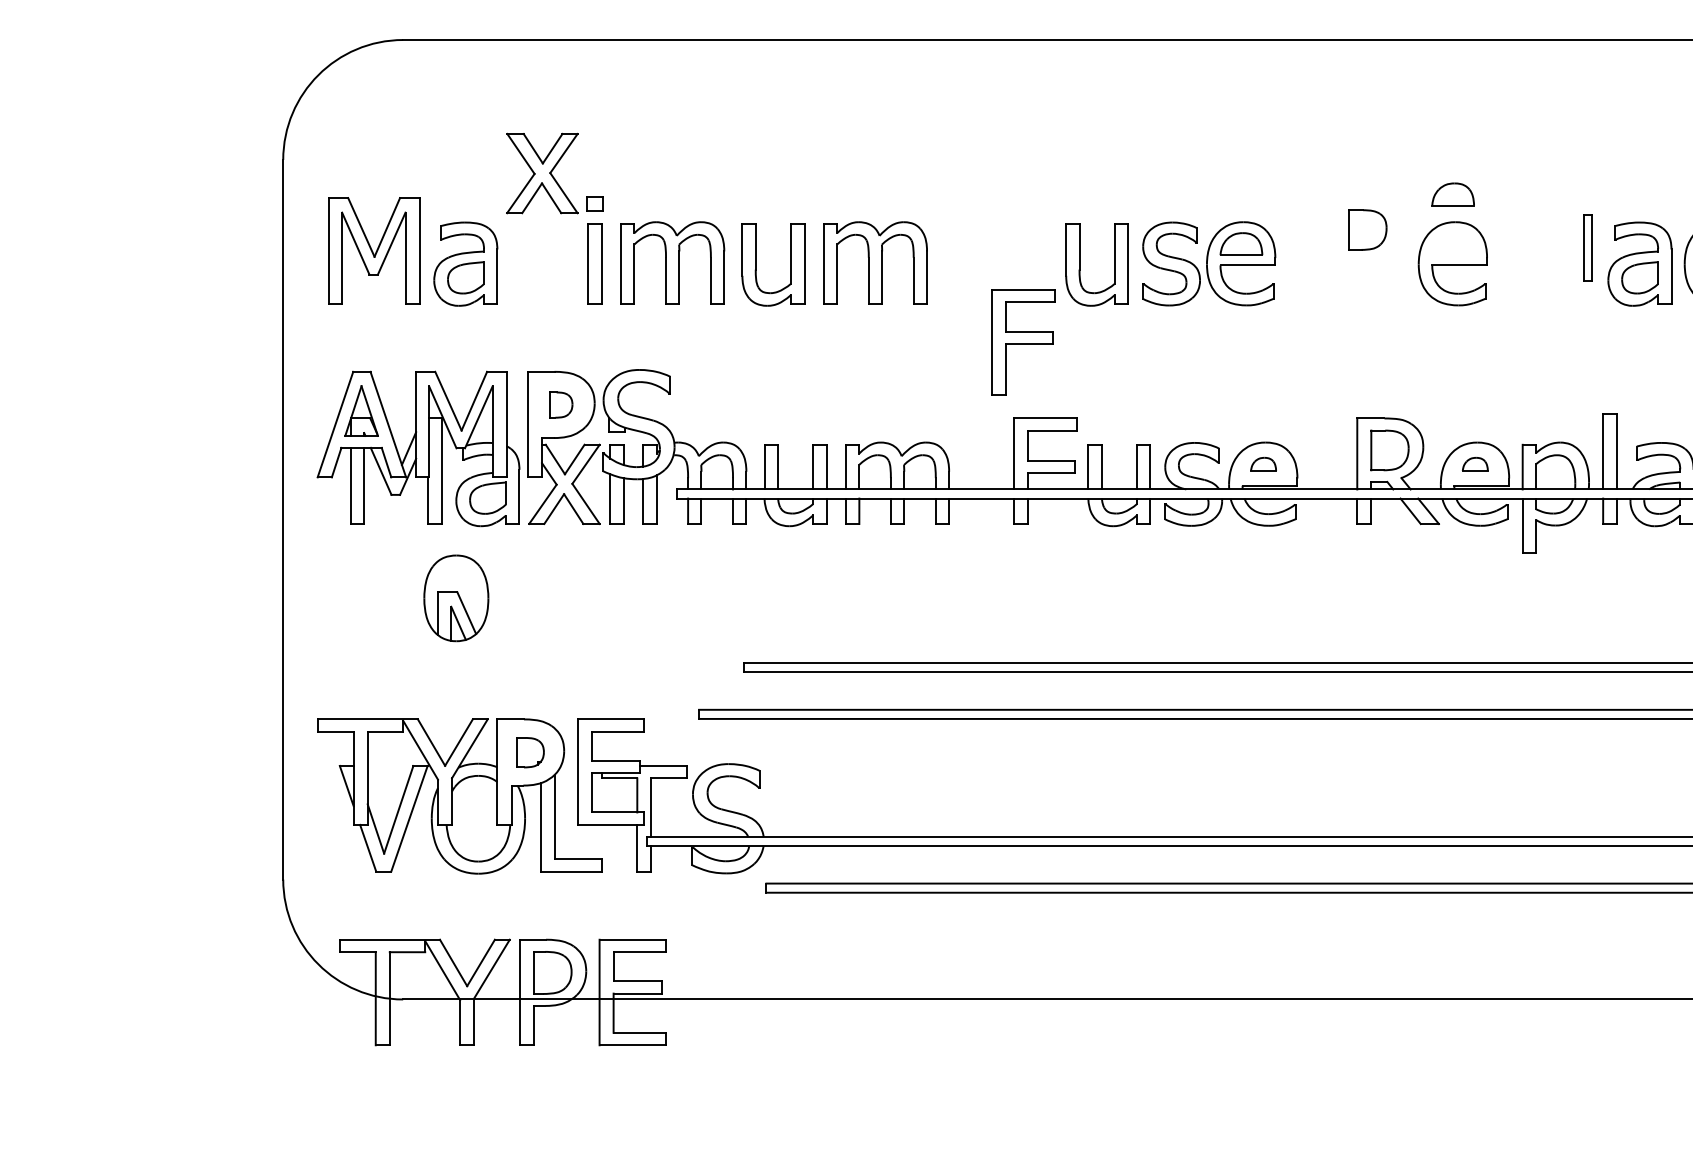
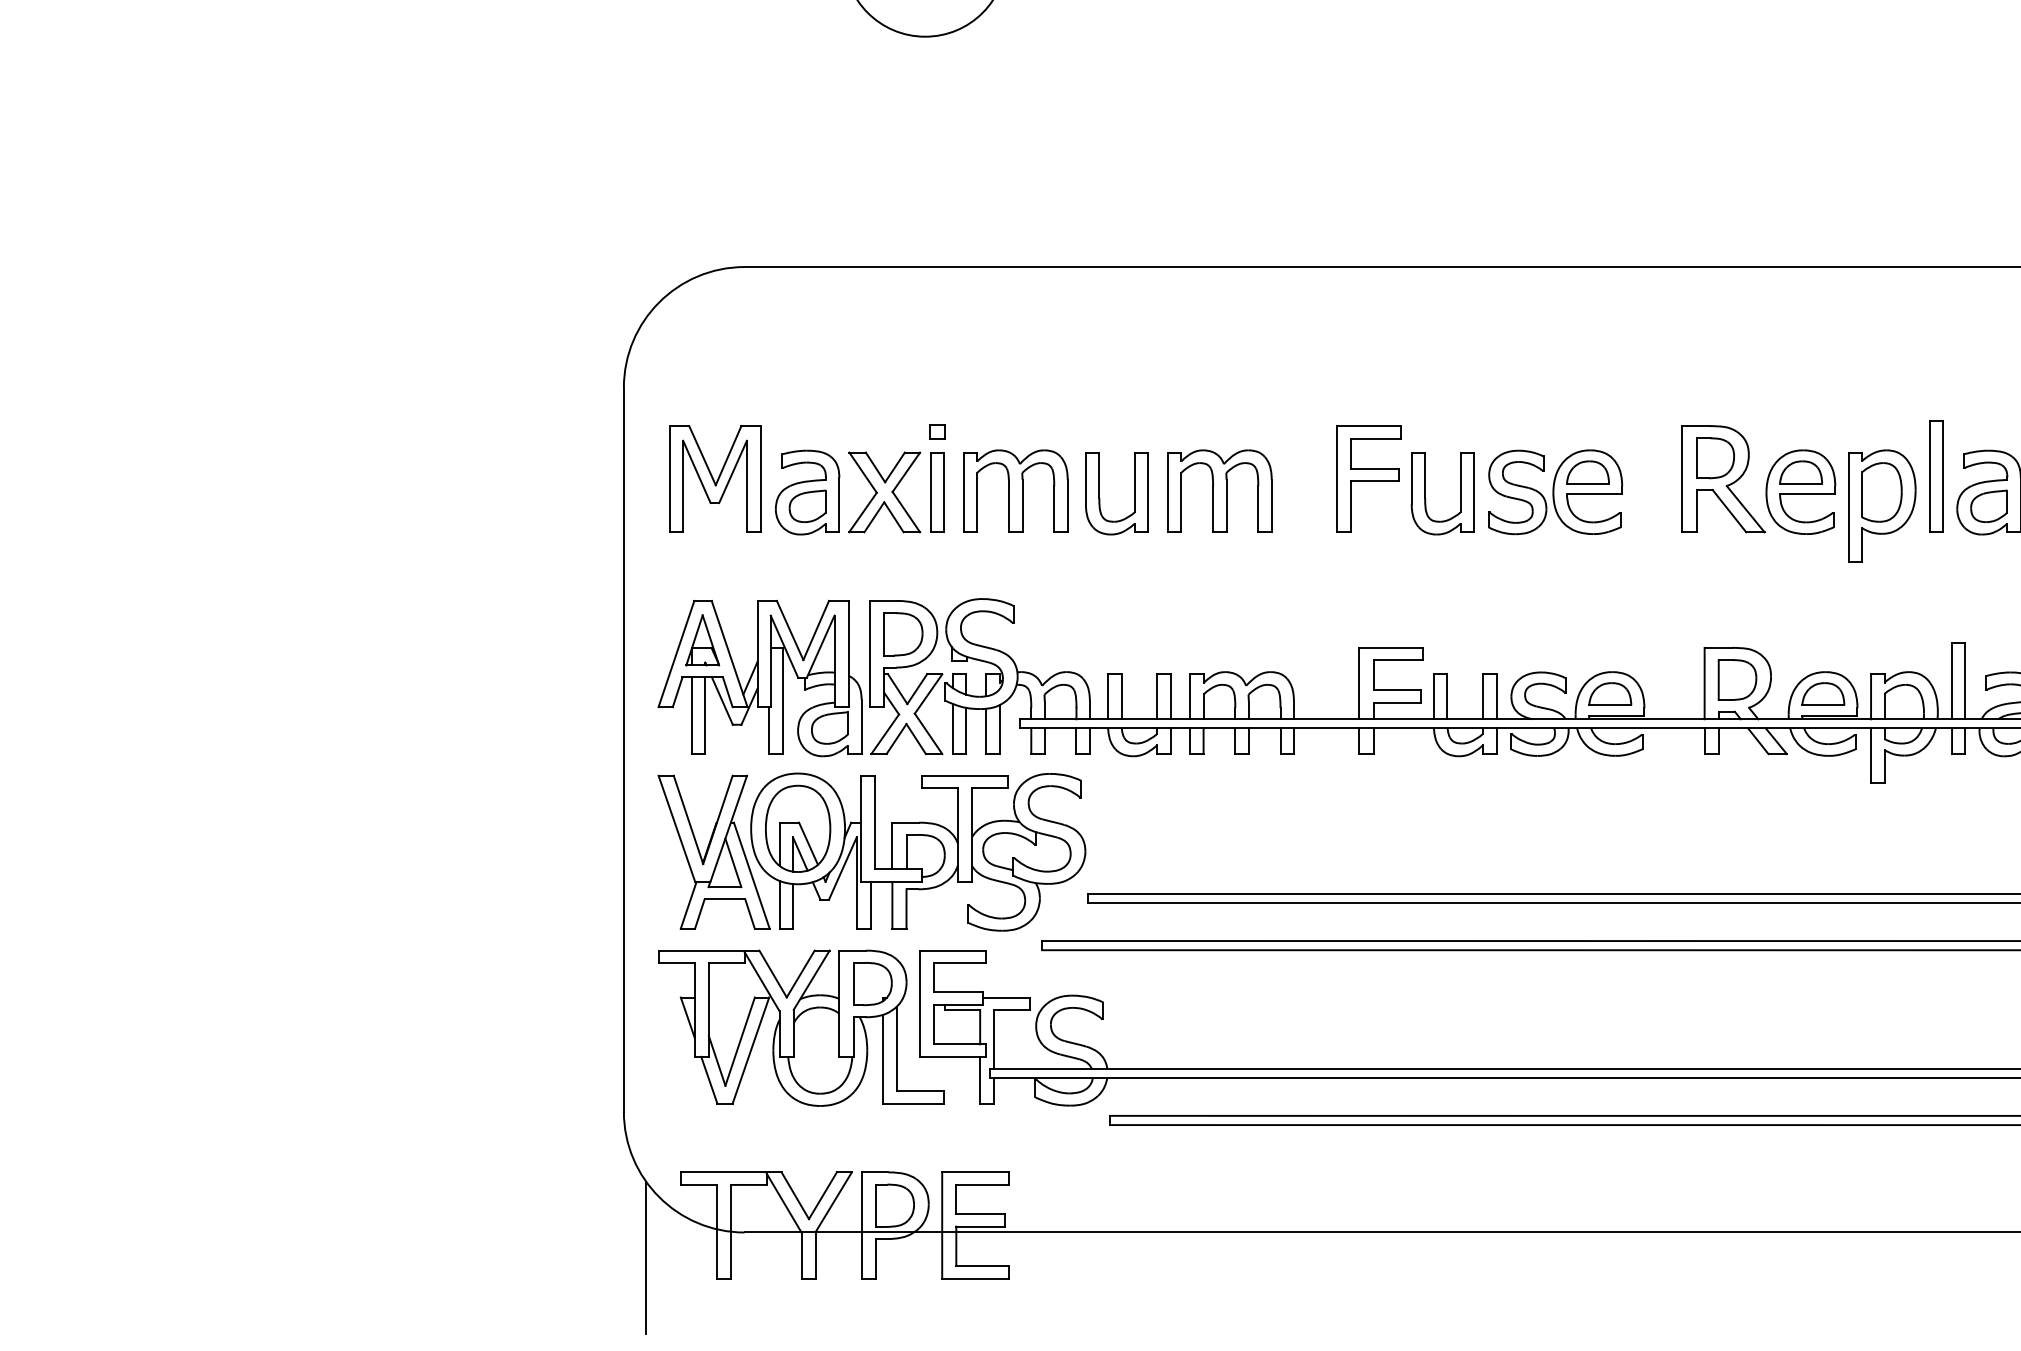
part: (542, 173) -> (884, 492), moved
part: (1452, 194) -> (1800, 472), moved
part: (1587, 248) -> (1936, 476), size x1.67
part: (1376, 251) -> (1723, 479), added
part: (1534, 276) -> (1882, 505), added
part: (1023, 341) -> (1368, 478), moved
part: (561, 405) -> (903, 634), size x1.67
part: (1263, 463) -> (1610, 693), size x1.67
part: (1475, 463) -> (1823, 693), size x1.67
part: (529, 620) -> (871, 851), added
part: (530, 753) -> (872, 984), size x1.43
line: (305, 1024) -> (646, 1257), added

